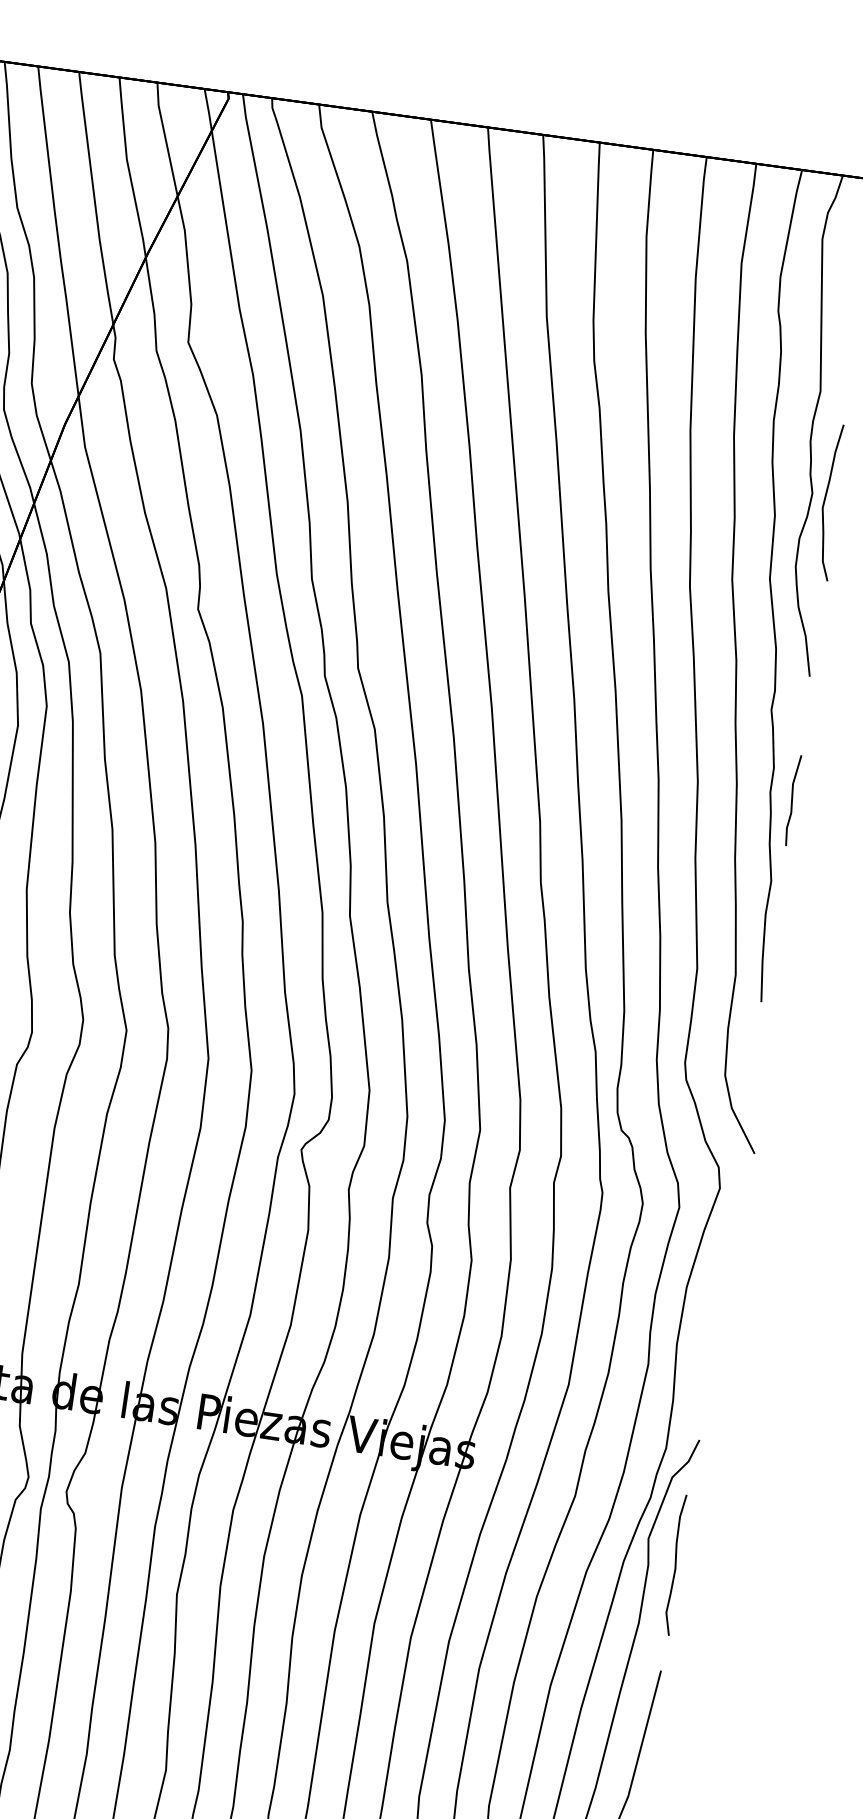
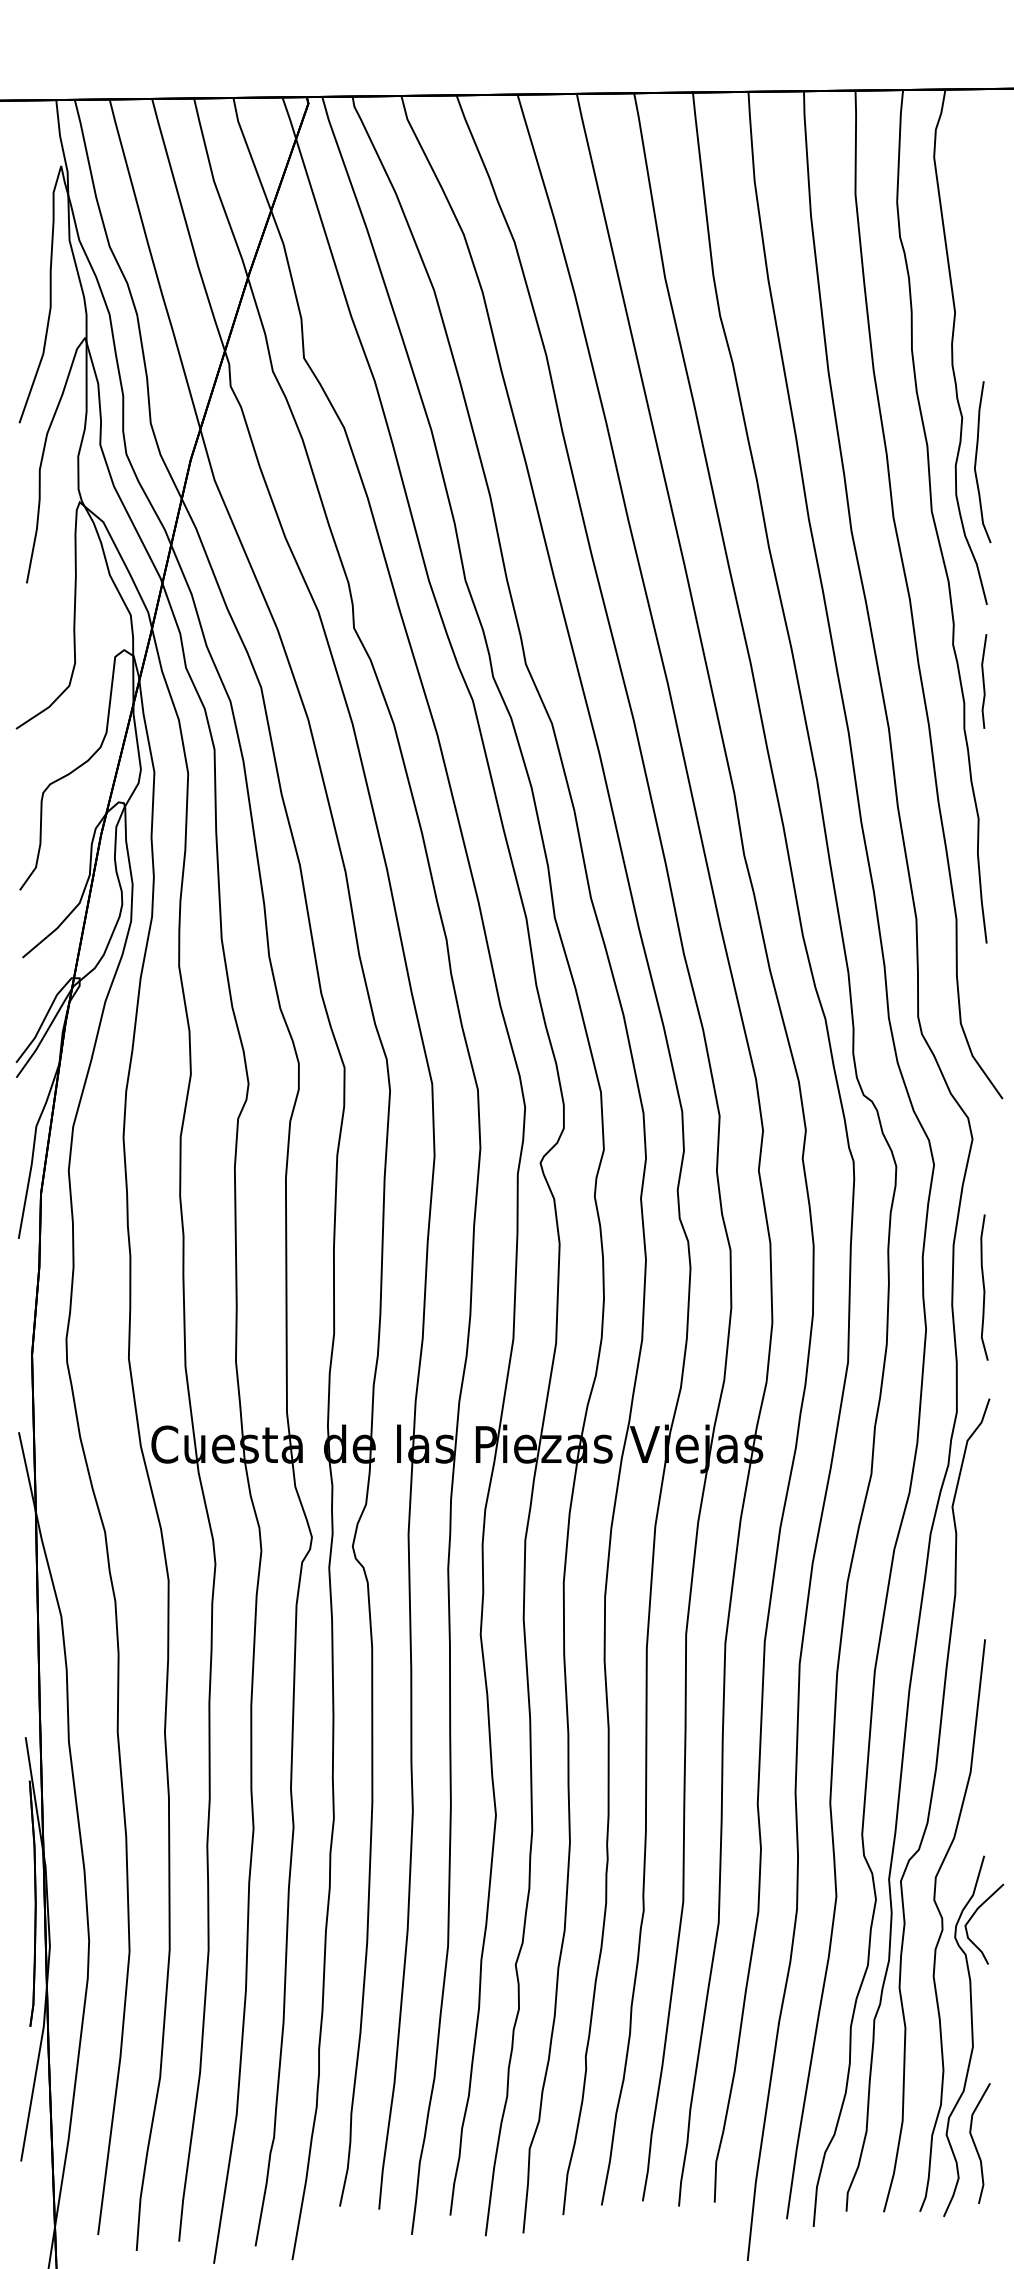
curve: (825, 501) -> (976, 462), moved
line: (792, 800) -> (984, 681), moved
curve: (676, 1565) -> (984, 1287), moved

